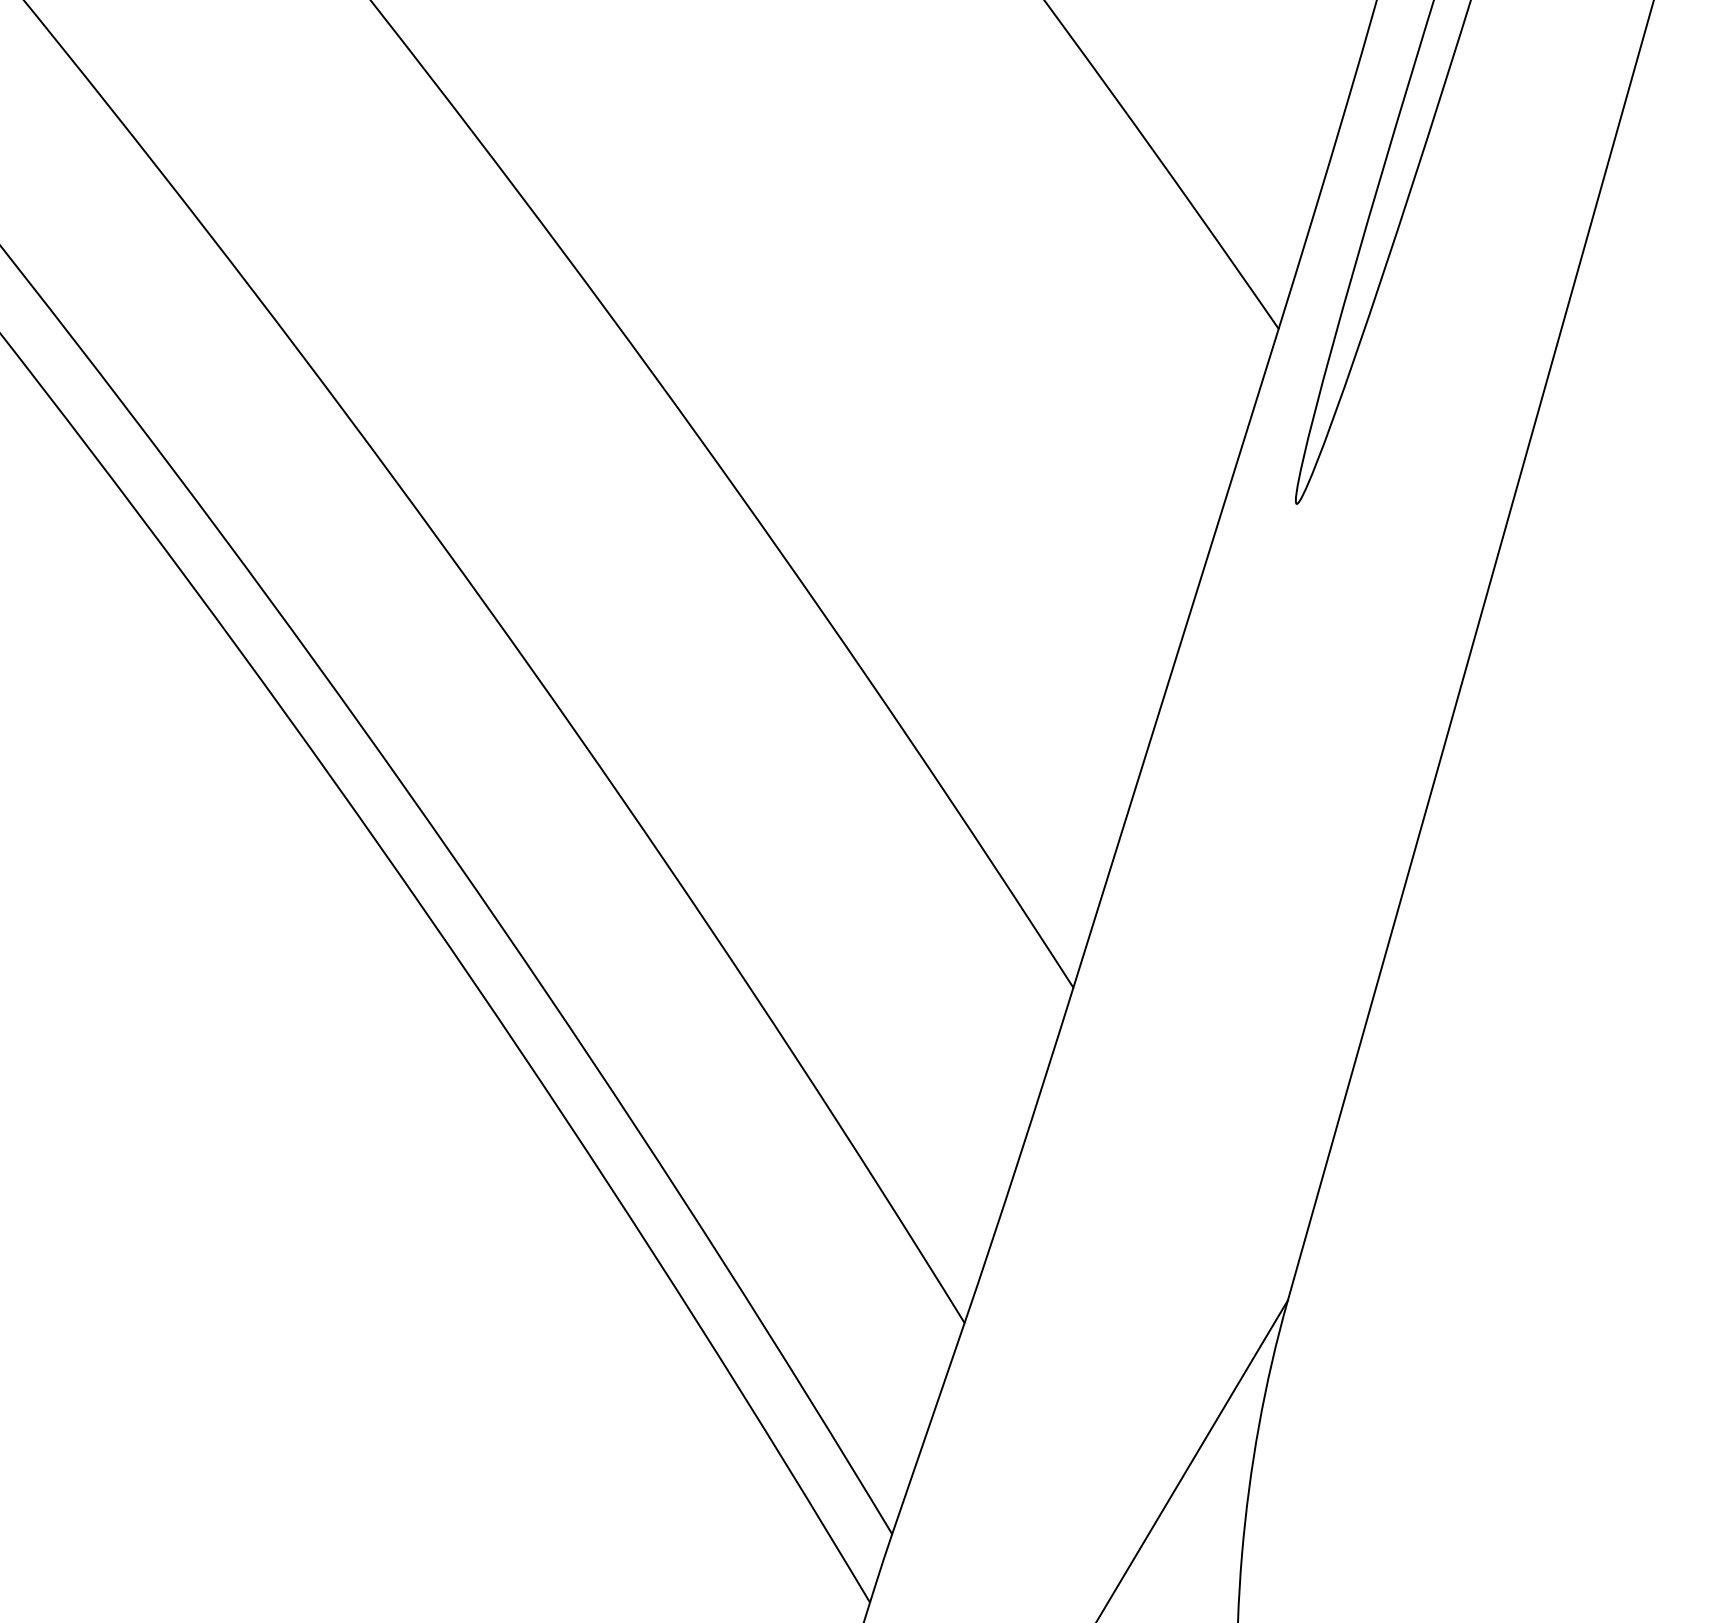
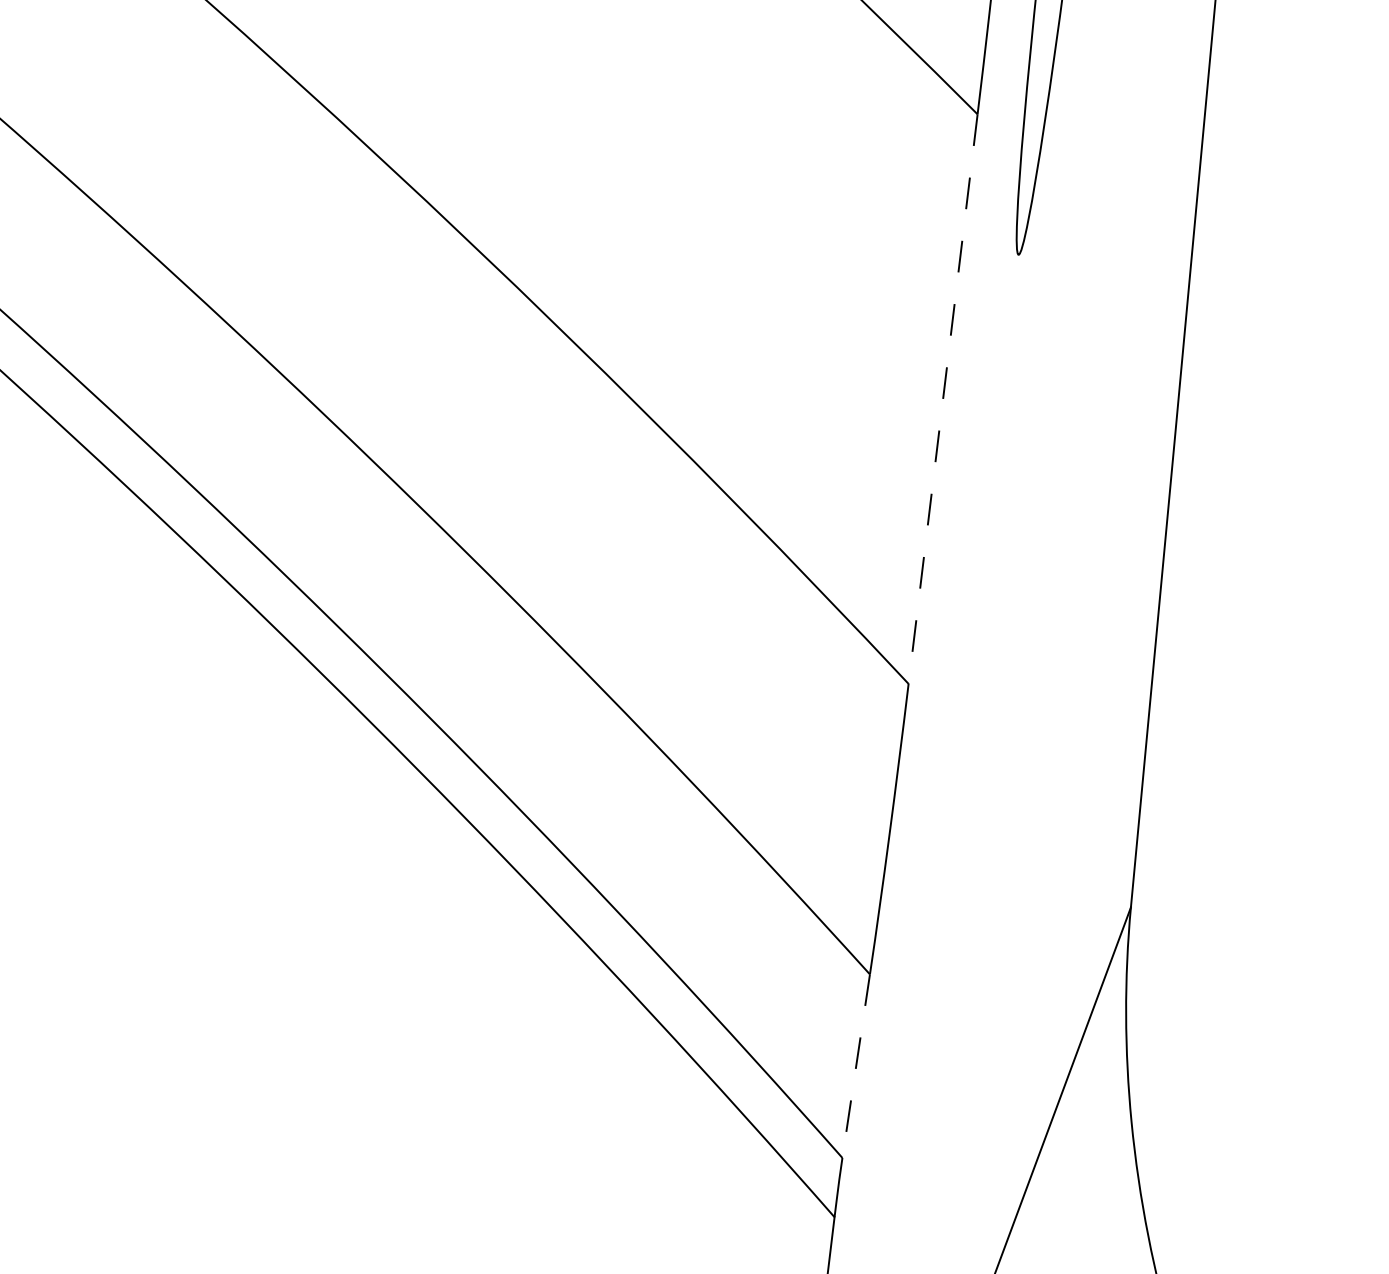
line: (1175, 658) -> (942, 399), solid -> dashed
line: (928, 1428) -> (856, 1066), solid -> dashed

